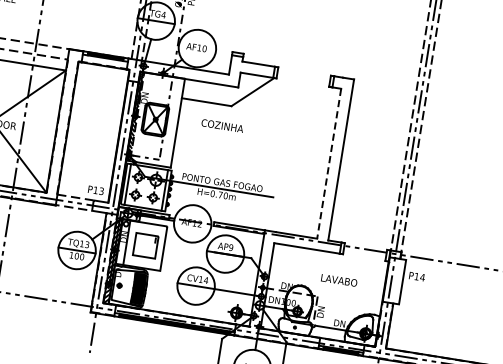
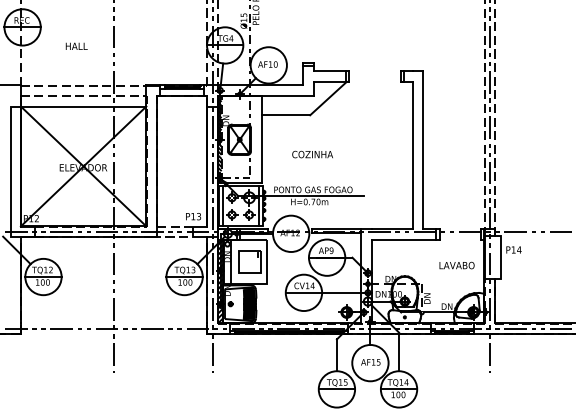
text: (222, 125) -> (312, 154), moved
line: (329, 163) -> (412, 155), dashed -> solid
text: (338, 280) -> (456, 265), moved

